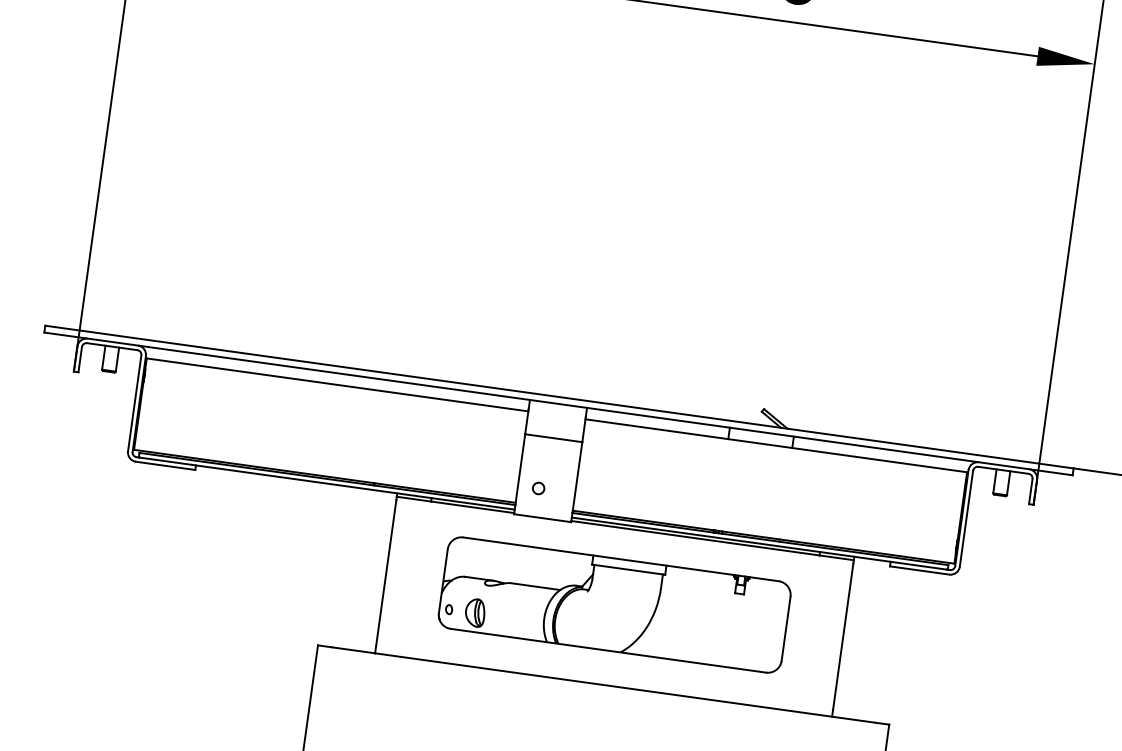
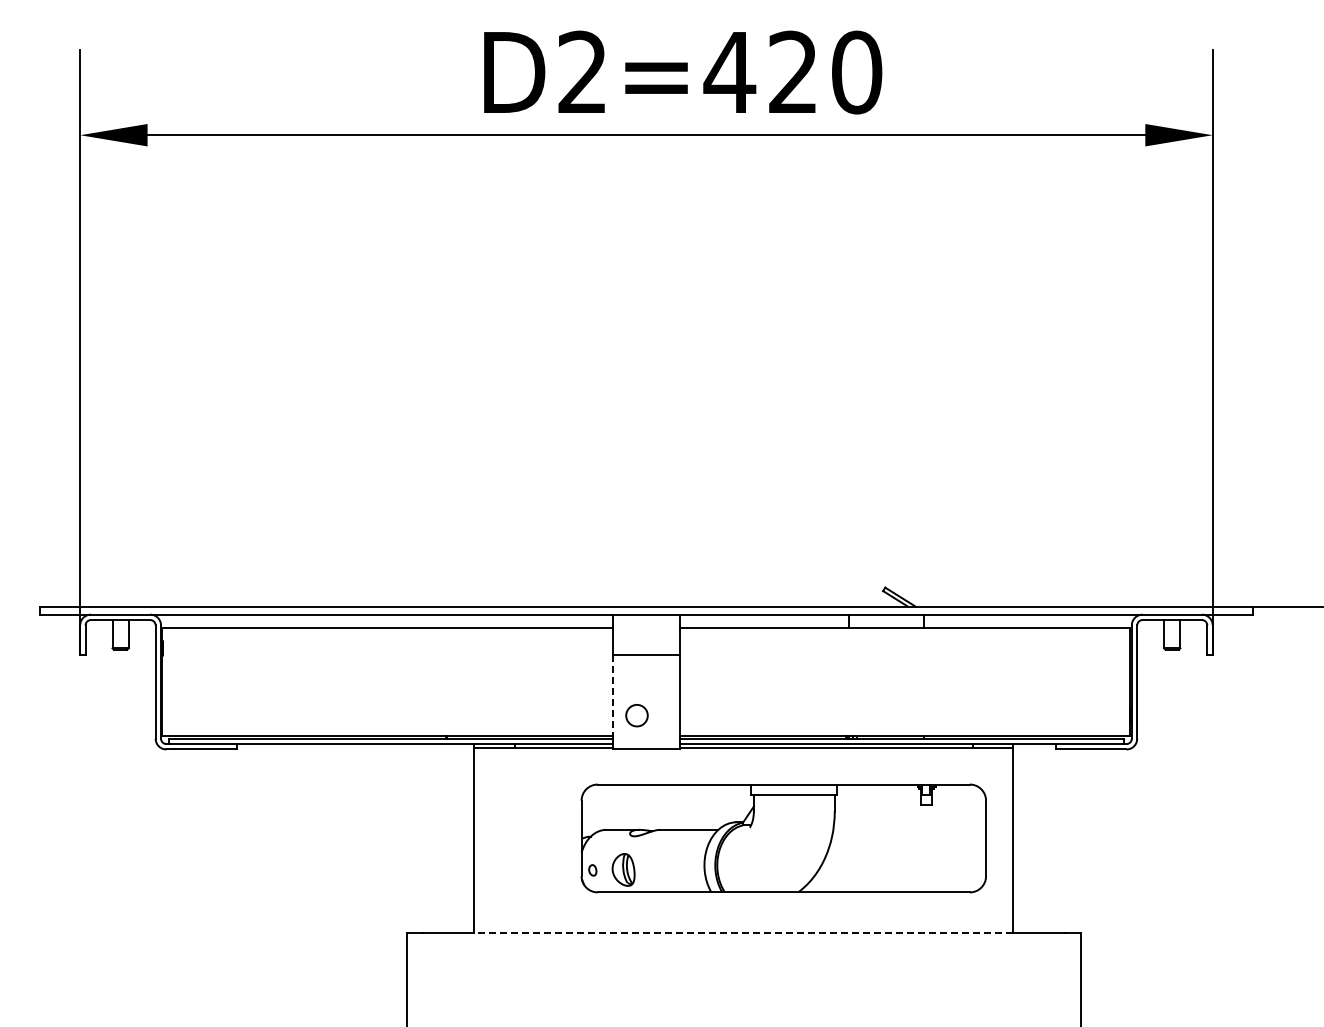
line: (520, 469) -> (612, 696), solid -> dashed
circle: (538, 488) -> (636, 715), size x1.6
part: (614, 605) -> (783, 838), moved
line: (603, 684) -> (743, 932), solid -> dashed

